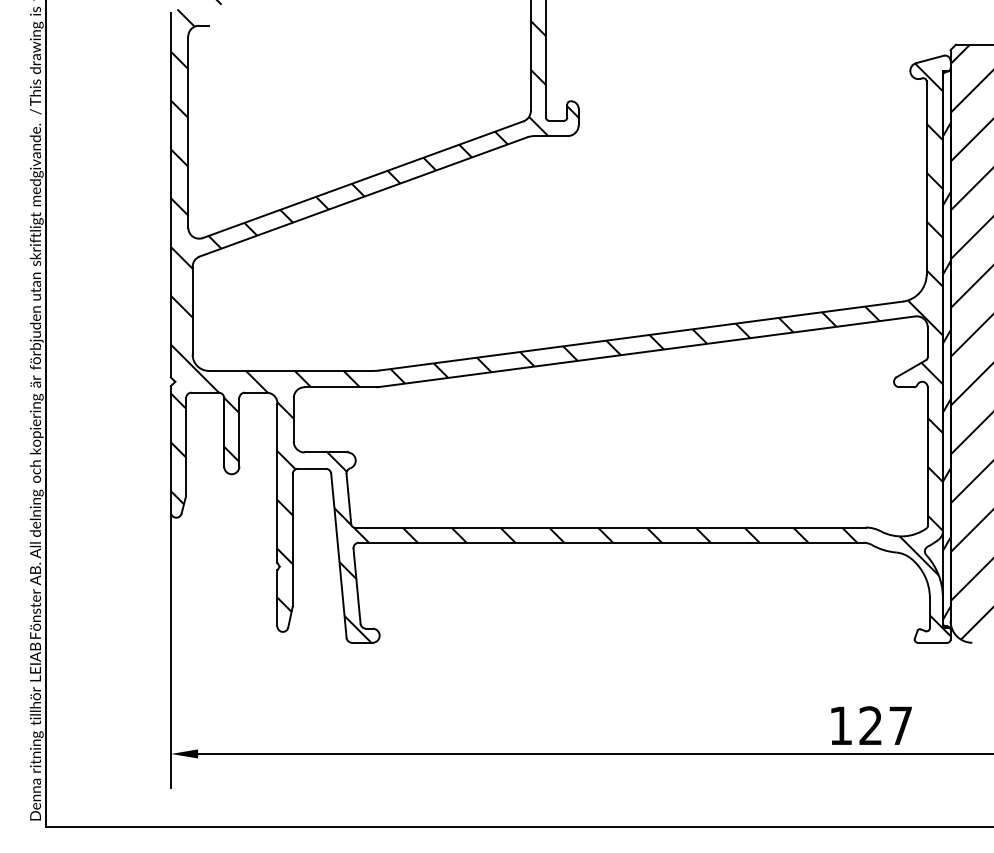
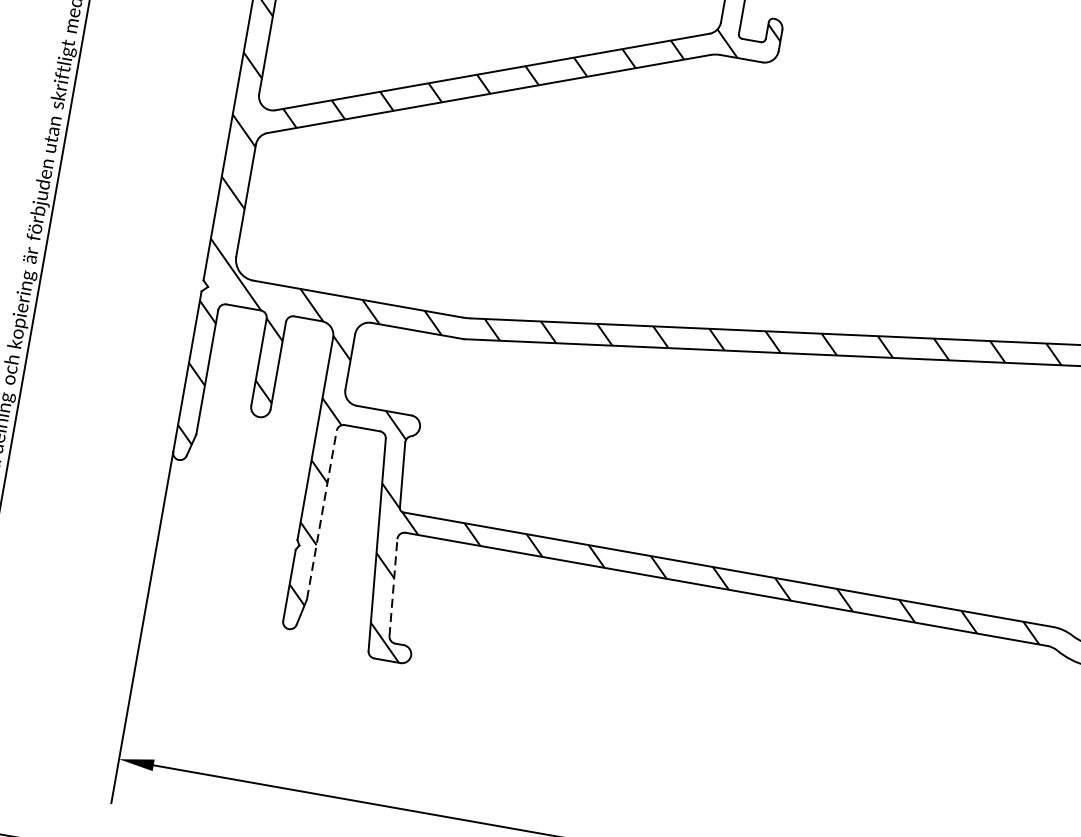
line: (292, 539) -> (321, 513), solid -> dashed
line: (357, 586) -> (393, 588), solid -> dashed

